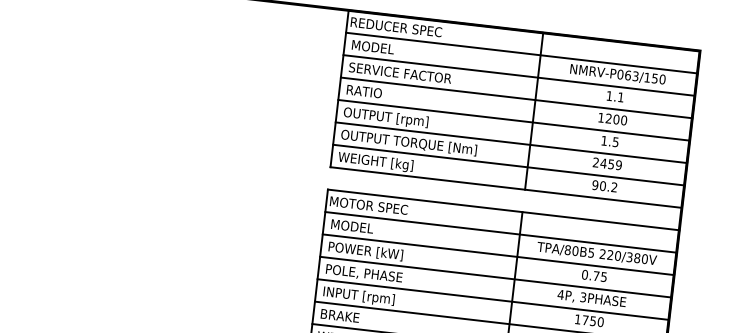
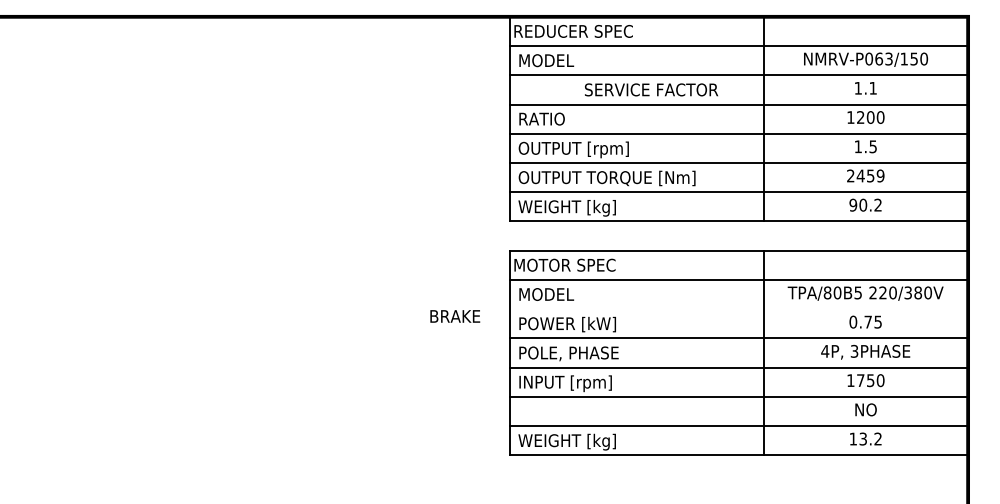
text: (400, 72) -> (651, 89), moved
line: (498, 254) -> (738, 309), removed
text: (340, 315) -> (455, 316), moved

